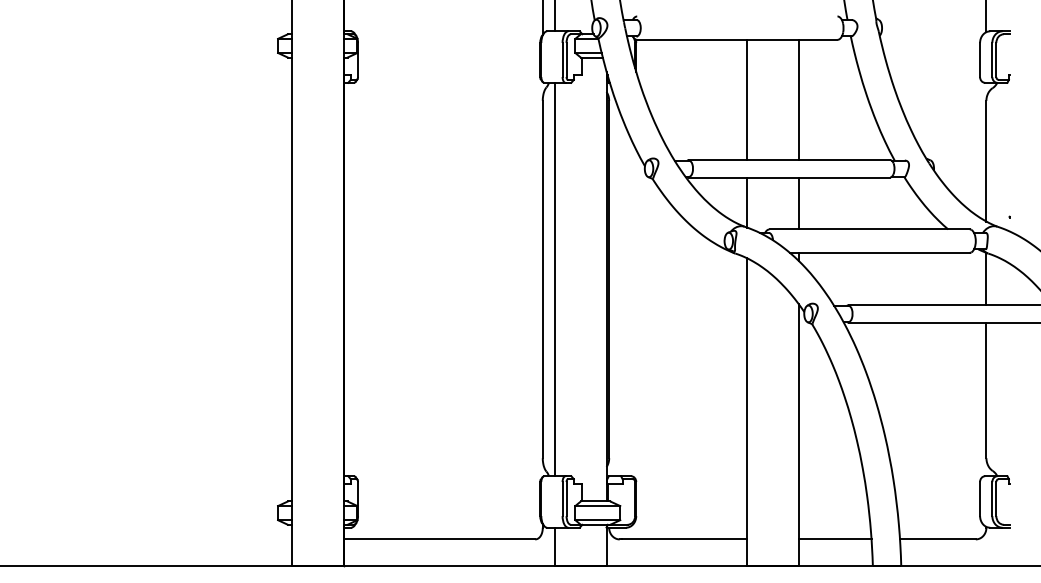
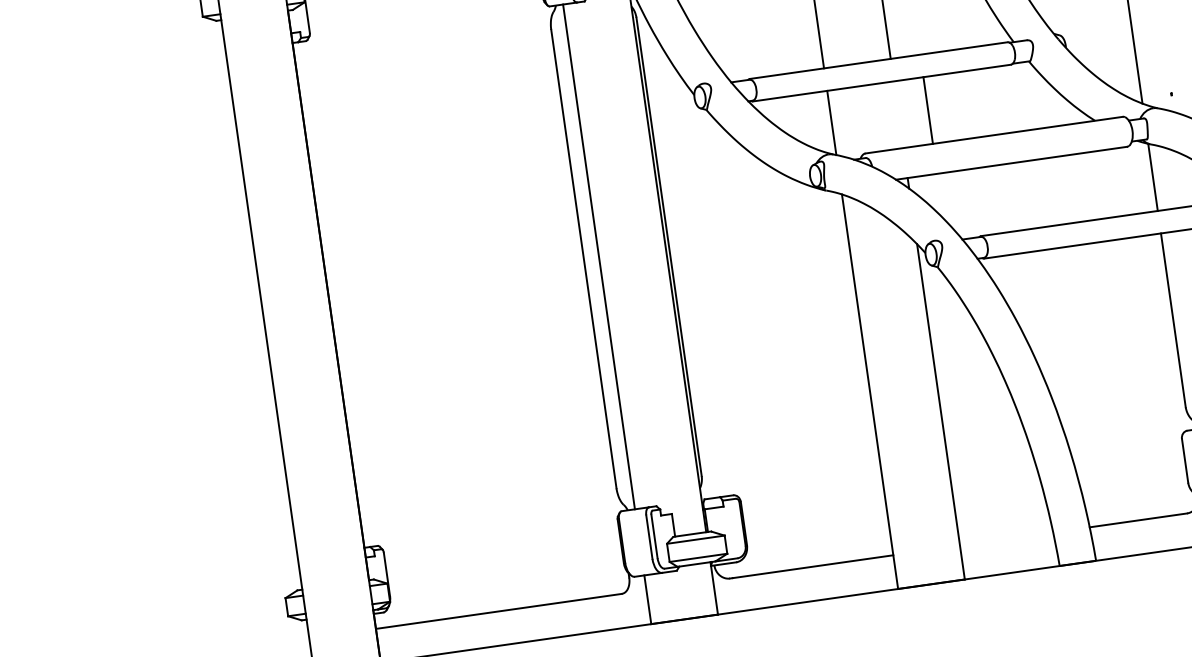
line: (798, 203) -> (927, 110), moved
line: (834, 539) -> (1005, 539), removed

